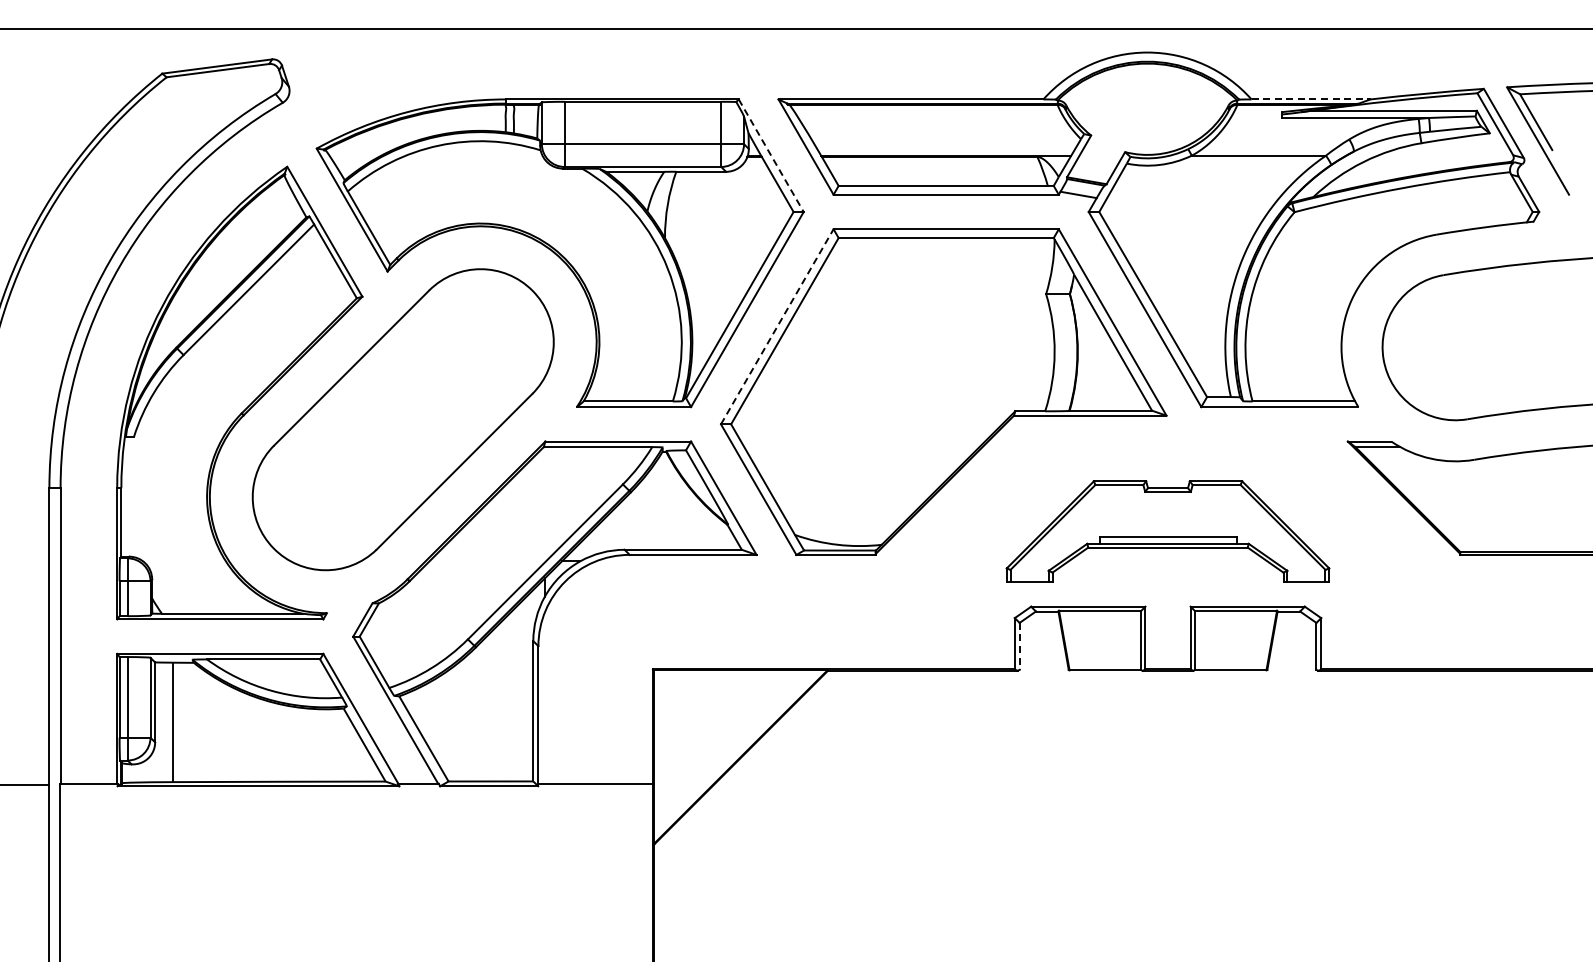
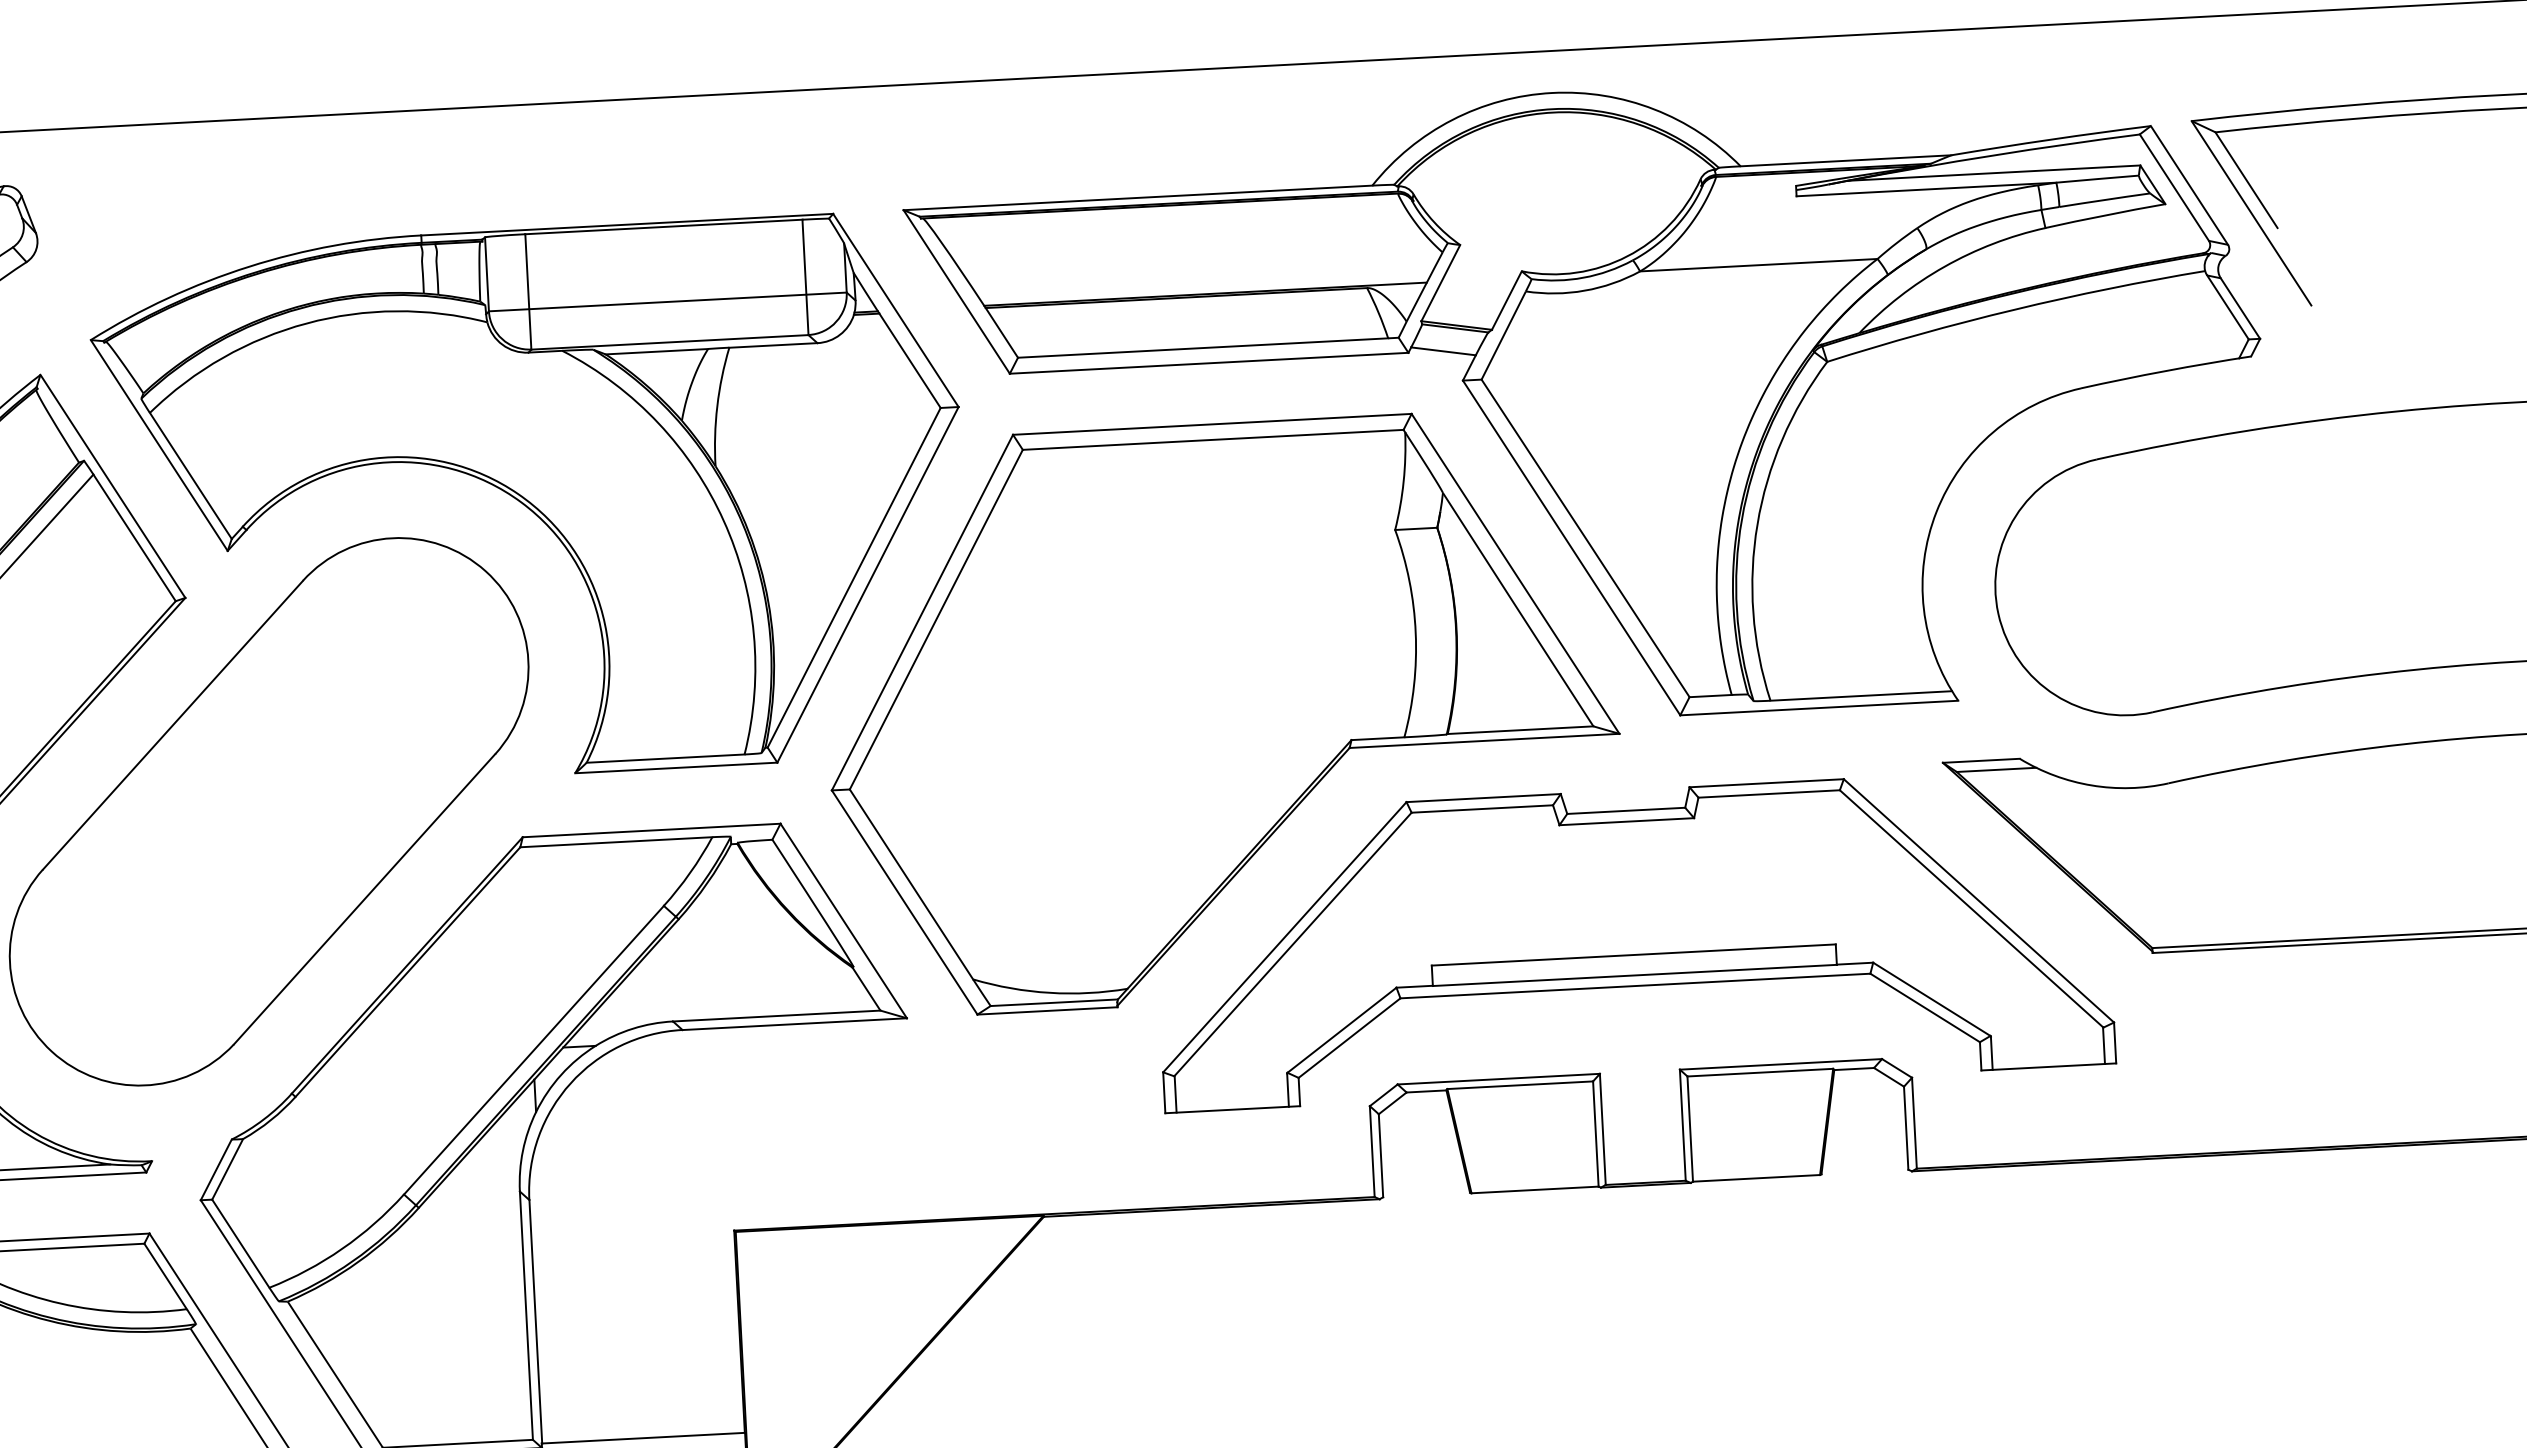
line: (1311, 99) -> (1846, 160), dashed -> solid
line: (771, 155) -> (896, 310), dashed -> solid
line: (777, 326) -> (922, 612), dashed -> solid
part: (1167, 531) -> (1631, 938), size x1.67
line: (1019, 646) -> (1380, 1155), dashed -> solid

